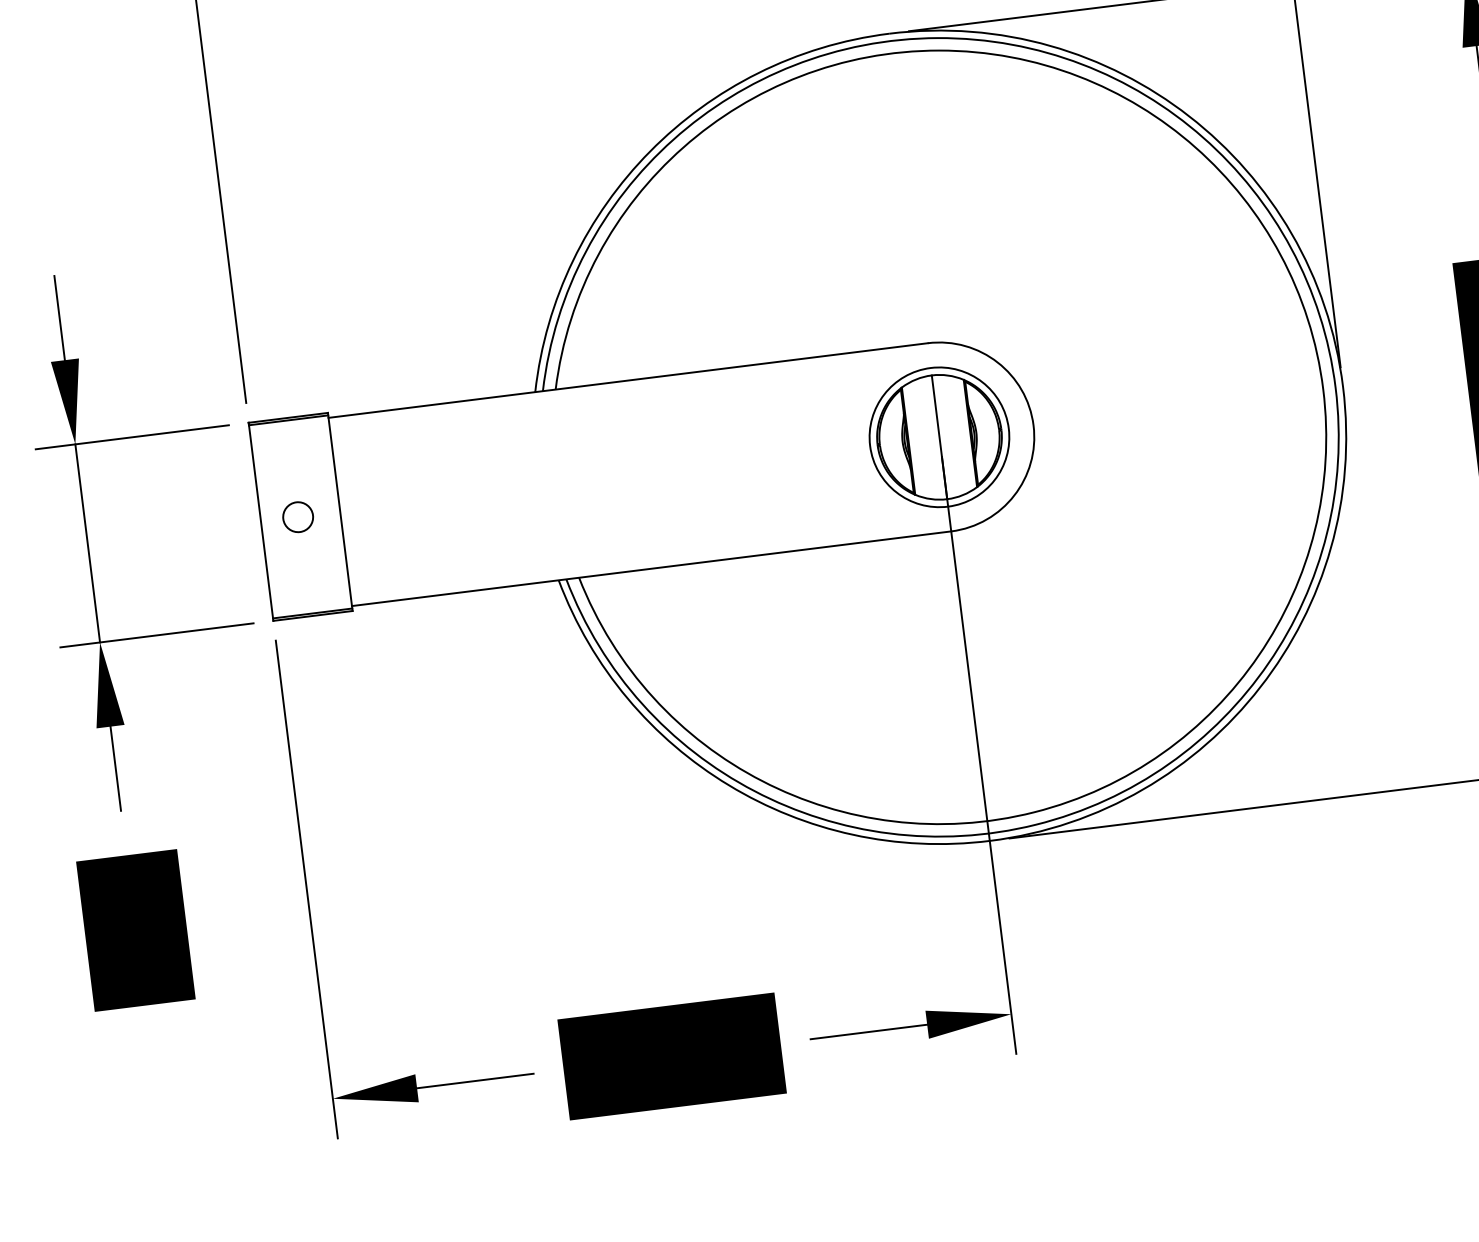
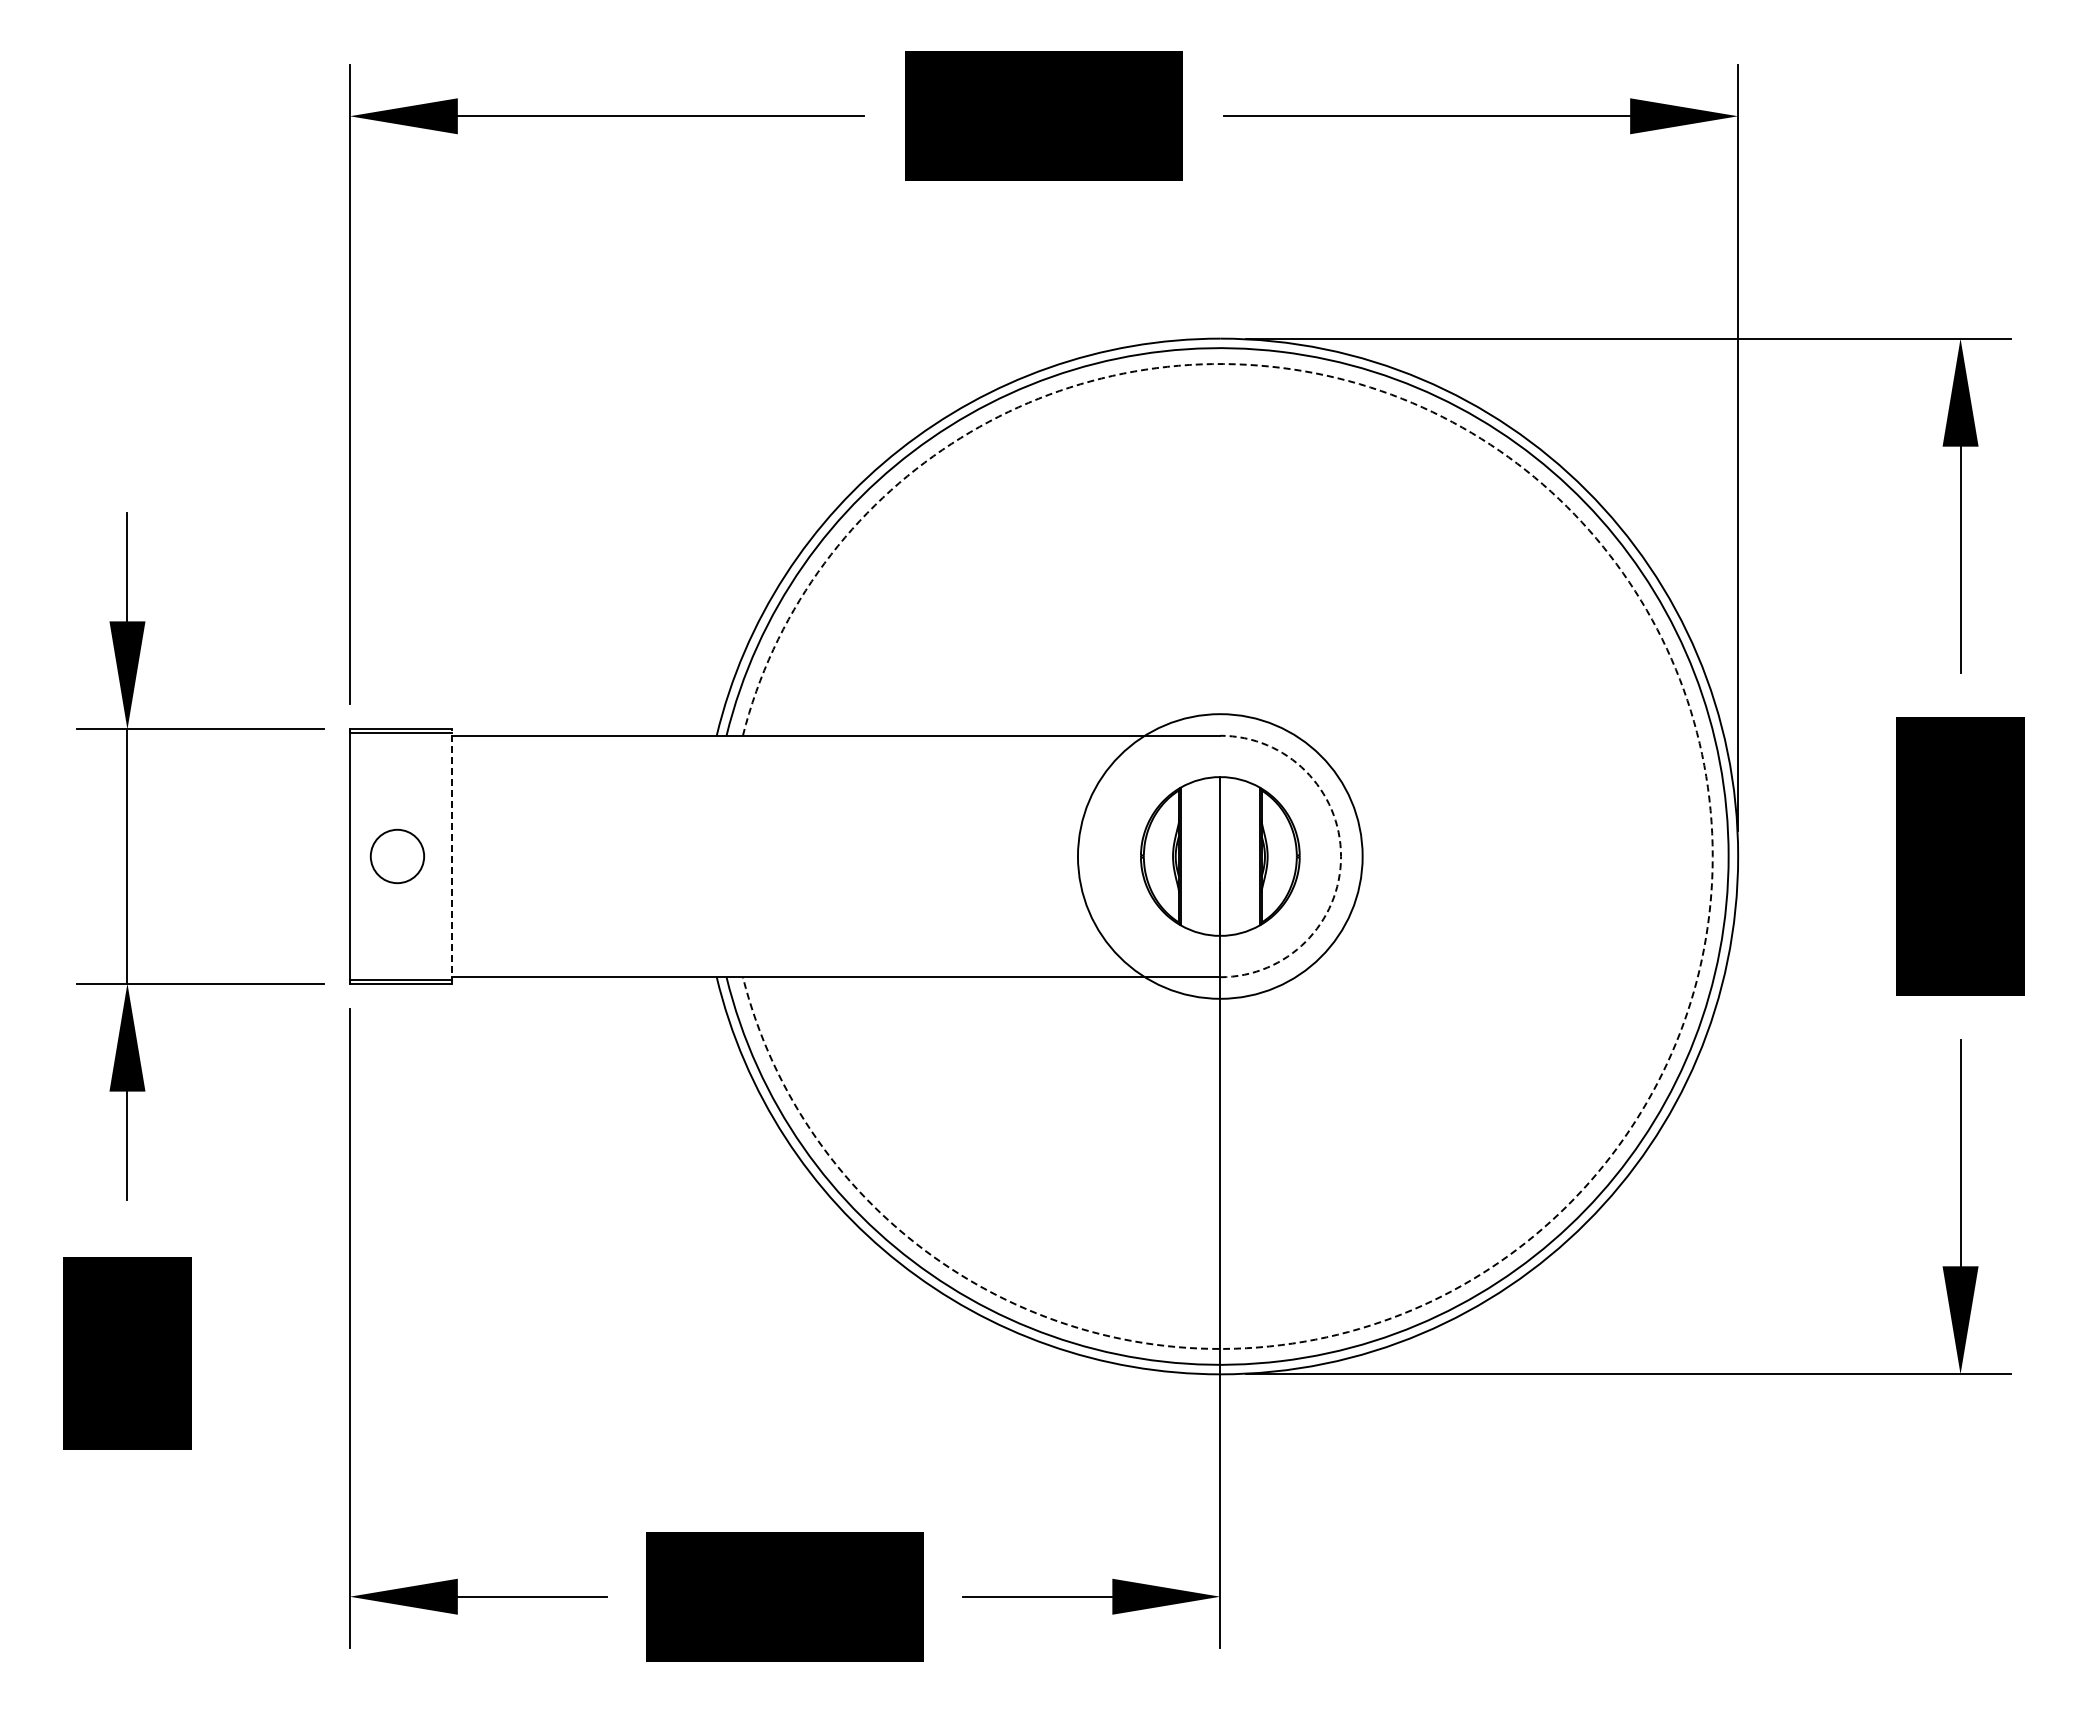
arc: (1323, 389) -> (1712, 856), solid -> dashed
arc: (1033, 425) -> (1341, 856), solid -> dashed
circle: (939, 437) -> (1220, 856), size x1.6
line: (340, 511) -> (451, 856), solid -> dashed
circle: (298, 517) -> (397, 856), size x1.4

